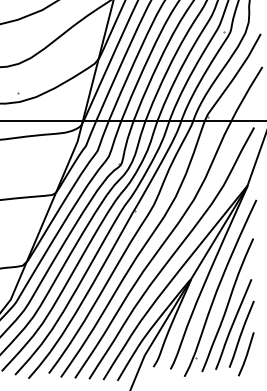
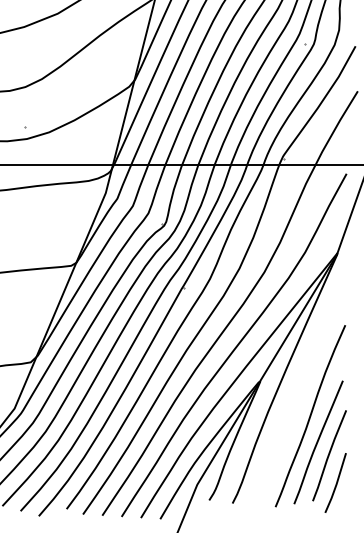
part: (220, 287) -> (300, 391), removed

